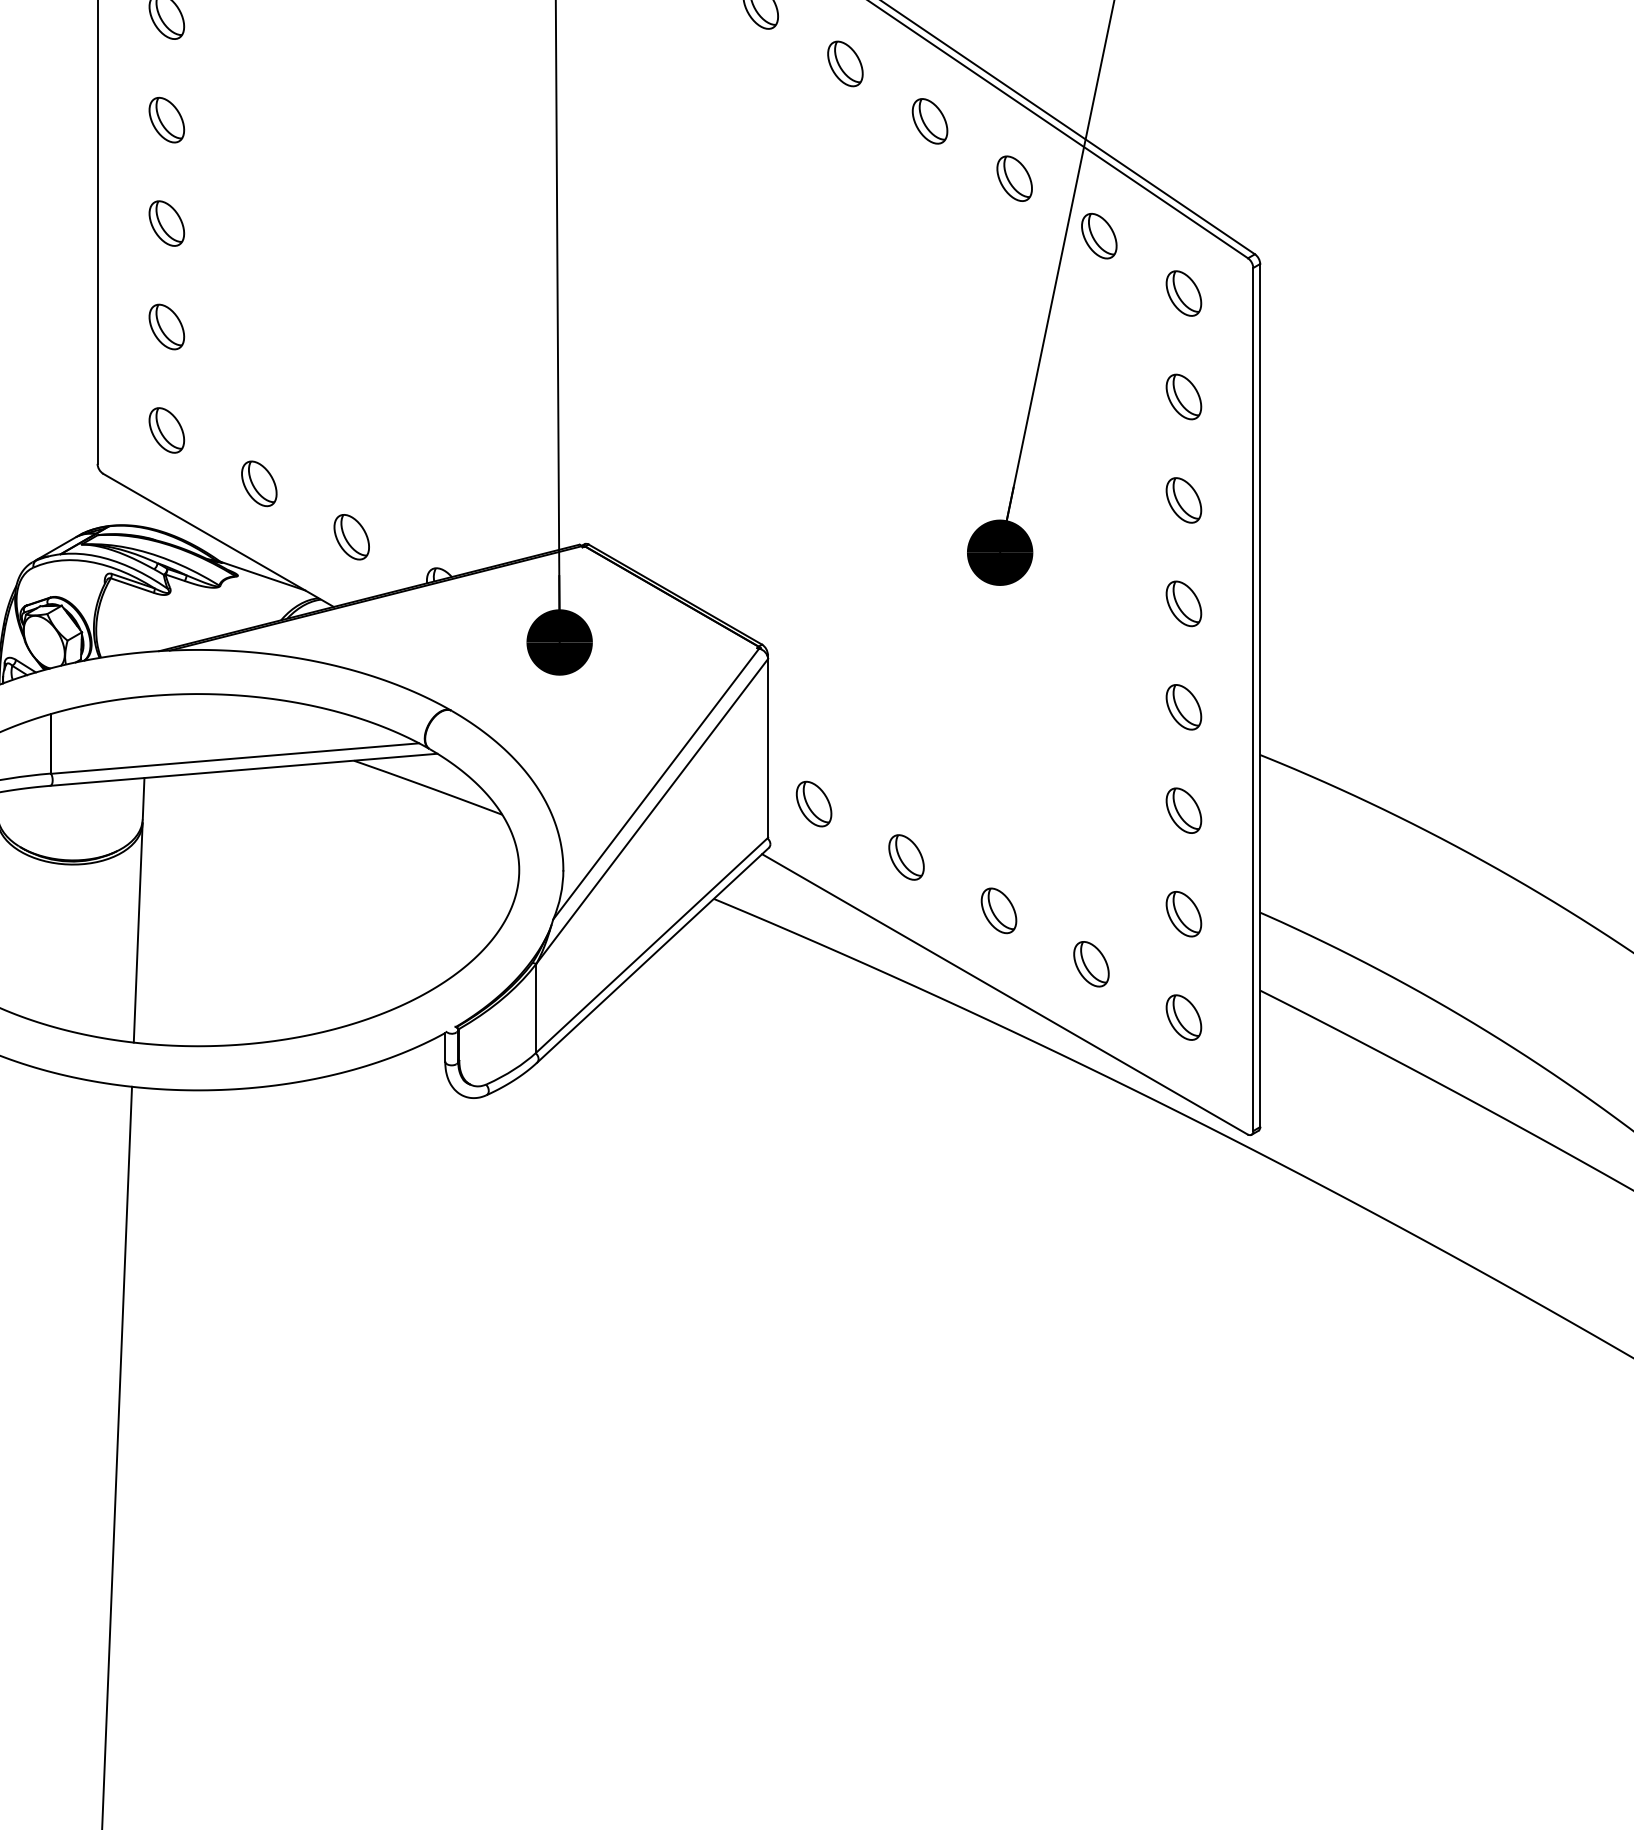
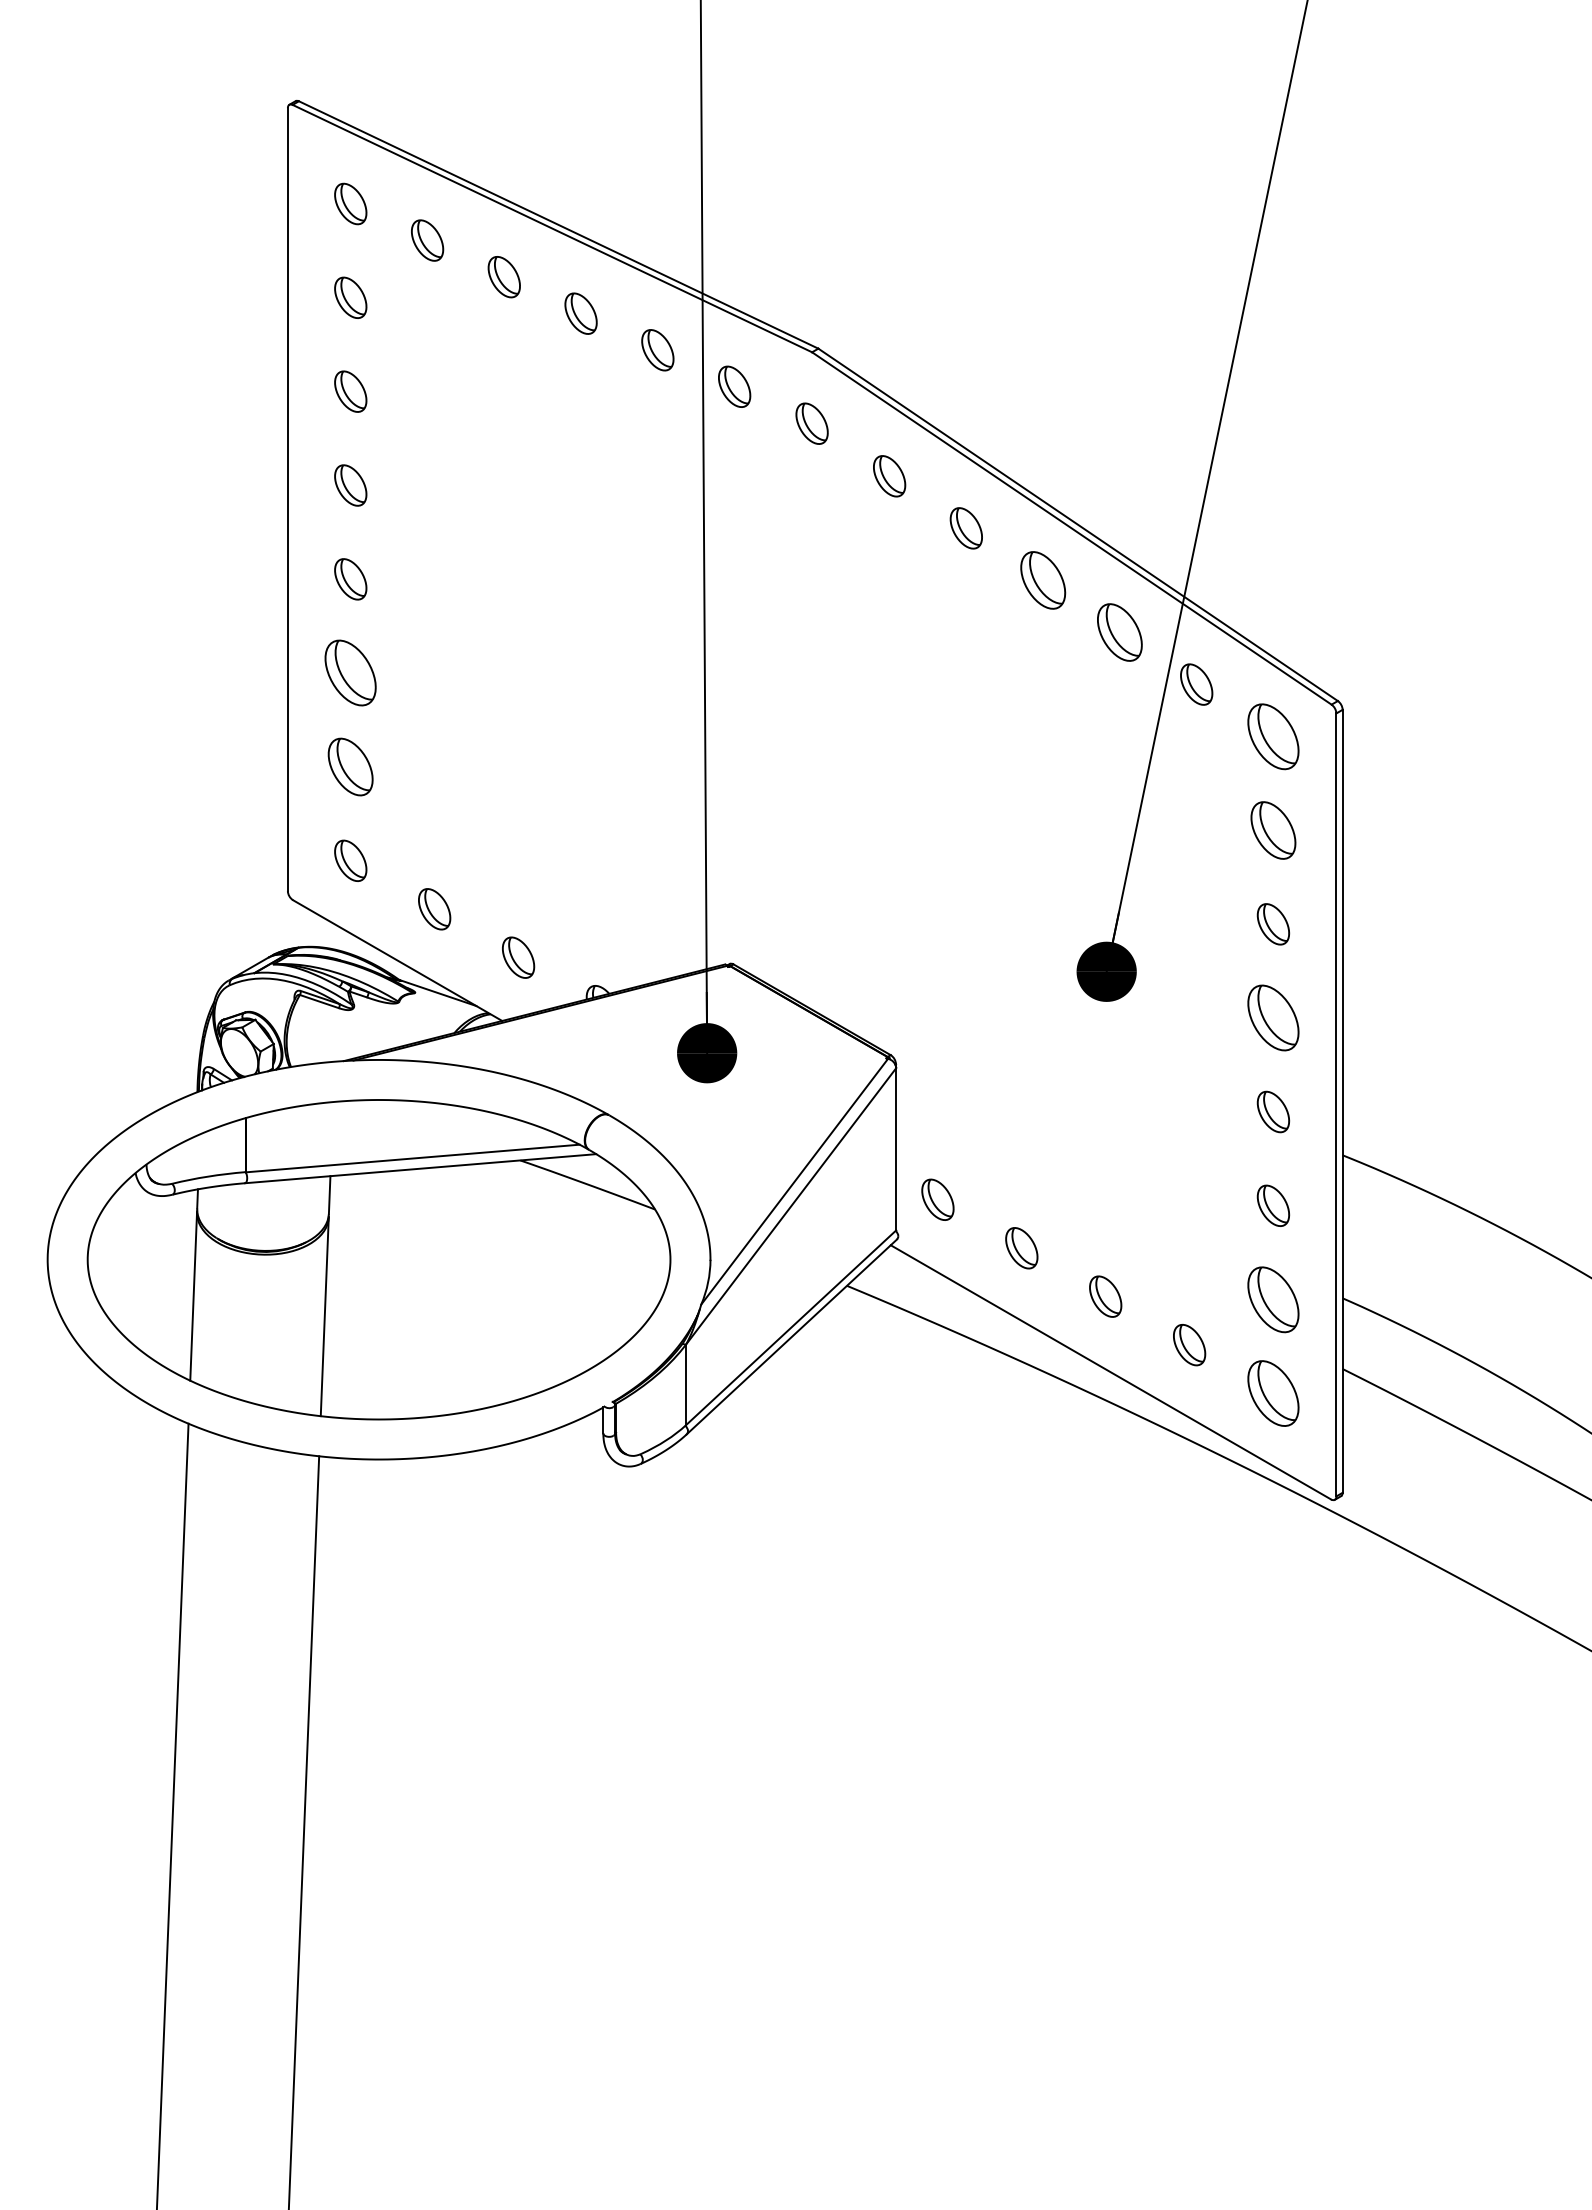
part: (929, 121) -> (1042, 580), size x1.4
part: (1014, 178) -> (1119, 632), size x1.4
part: (166, 223) -> (350, 673), size x1.6
part: (1183, 293) -> (1273, 736), size x1.6
part: (166, 326) -> (350, 766), size x1.4
part: (1183, 396) -> (1273, 830), size x1.4
part: (1183, 604) -> (1273, 1018), size x1.6
part: (1183, 913) -> (1273, 1299), size x1.6
part: (1183, 1017) -> (1273, 1393), size x1.6

